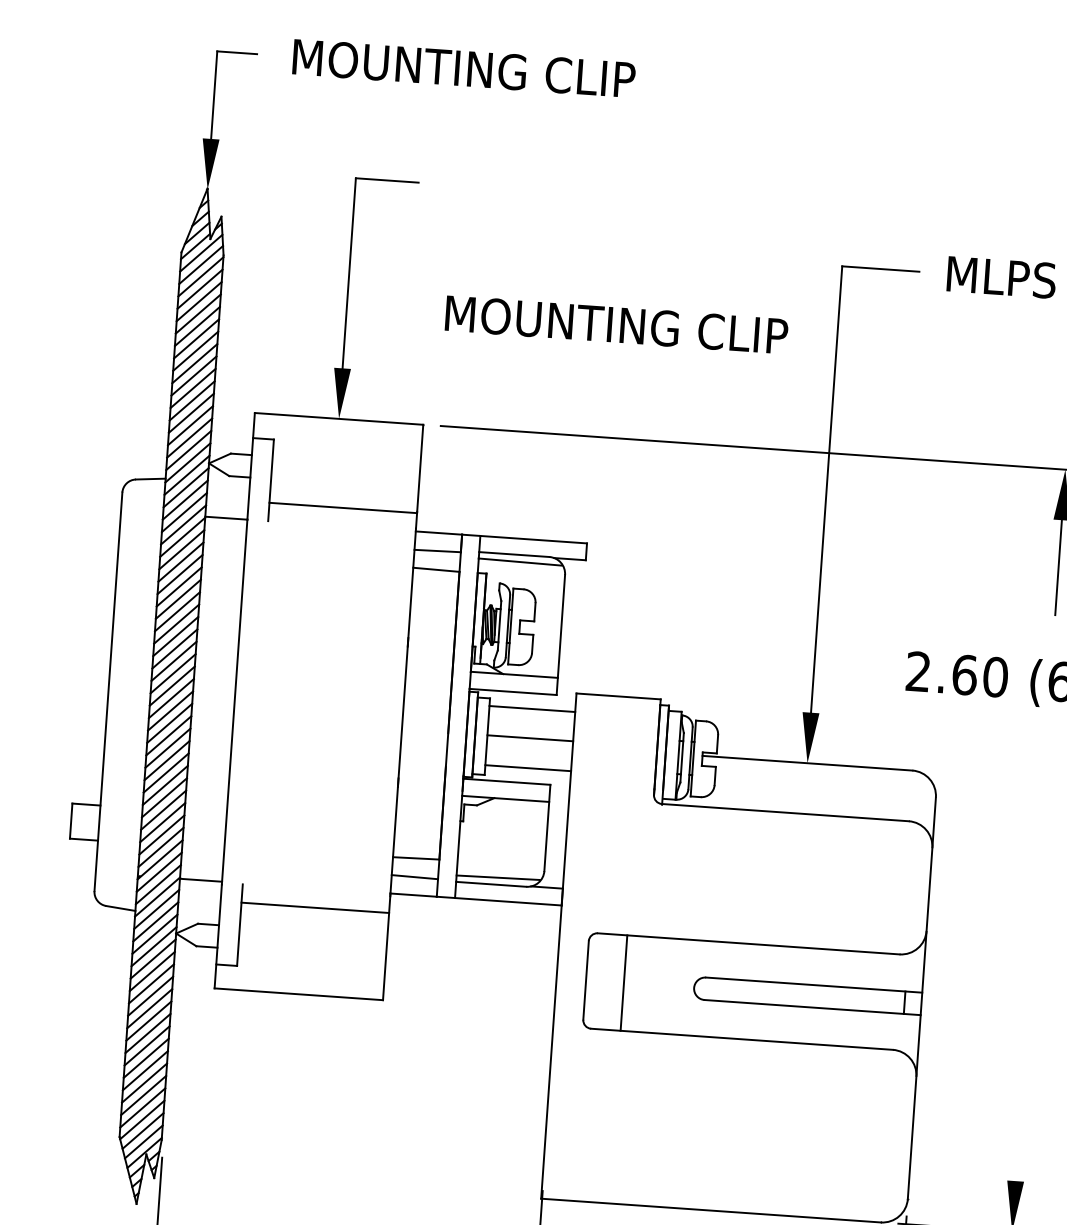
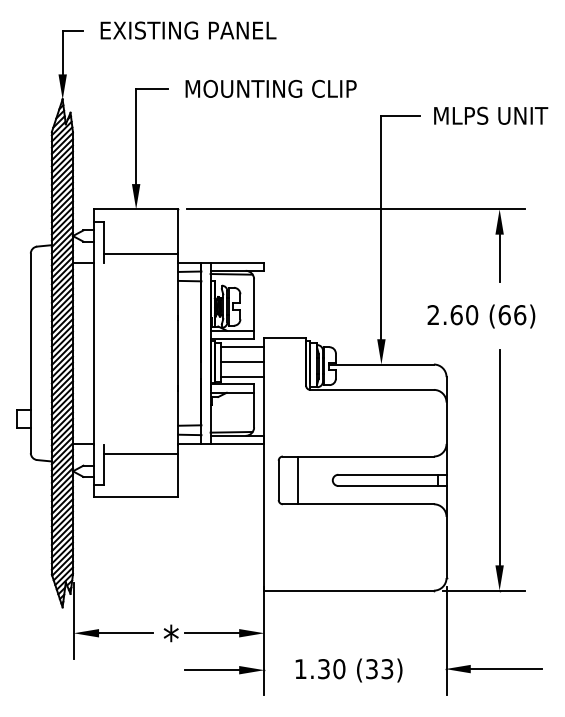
text: (470, 68) -> (189, 30), MOUNTING CLIP -> EXISTING PANEL
text: (615, 324) -> (270, 88), moved
line: (1030, 965) -> (499, 457), added

